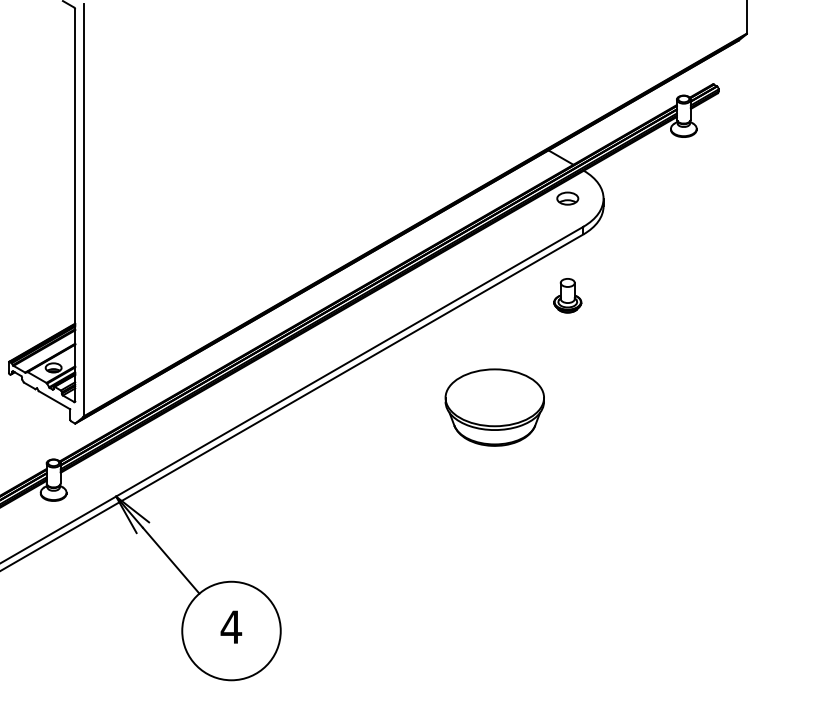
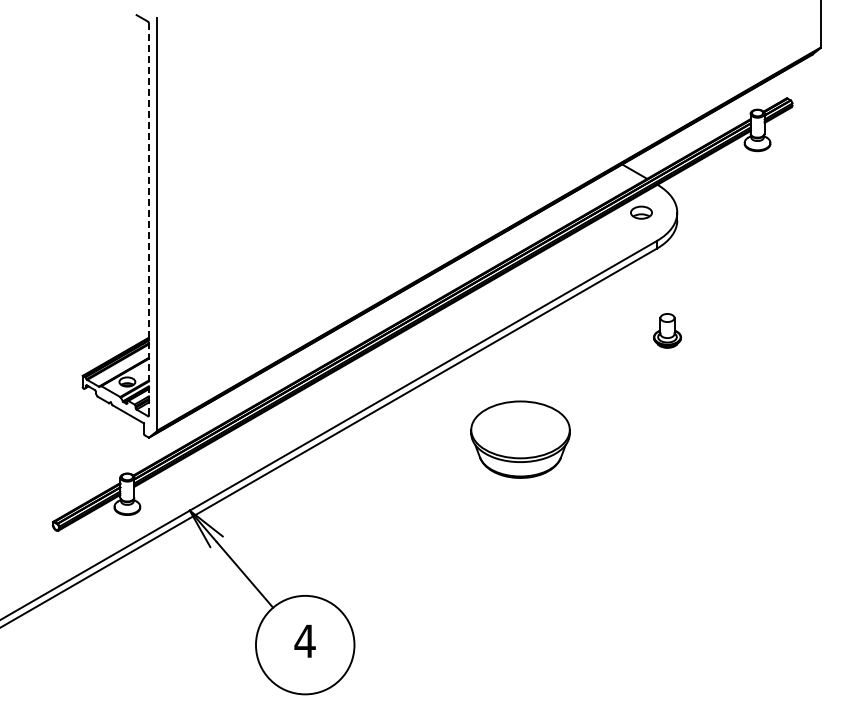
line: (74, 205) -> (148, 219), solid -> dashed
part: (567, 295) -> (667, 330), moved
part: (494, 407) -> (520, 439), moved

